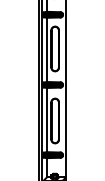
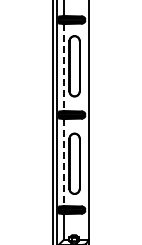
line: (46, 50) -> (63, 68), solid -> dashed
line: (46, 120) -> (63, 163), solid -> dashed

